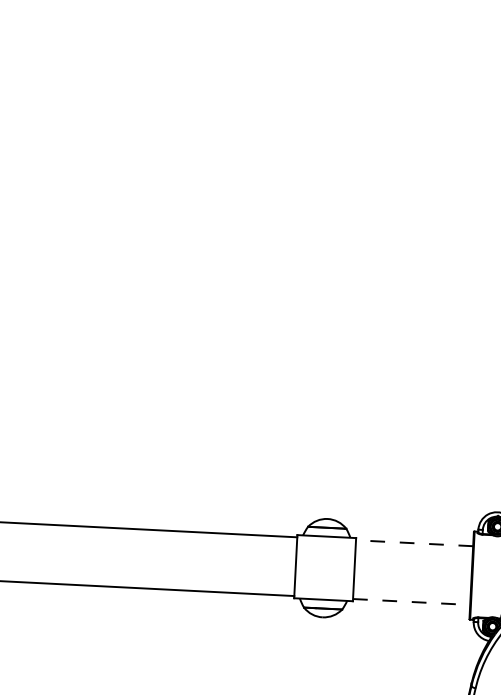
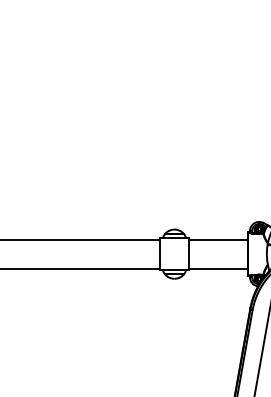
line: (412, 543) -> (217, 239), dashed -> solid
line: (411, 601) -> (218, 268), dashed -> solid

